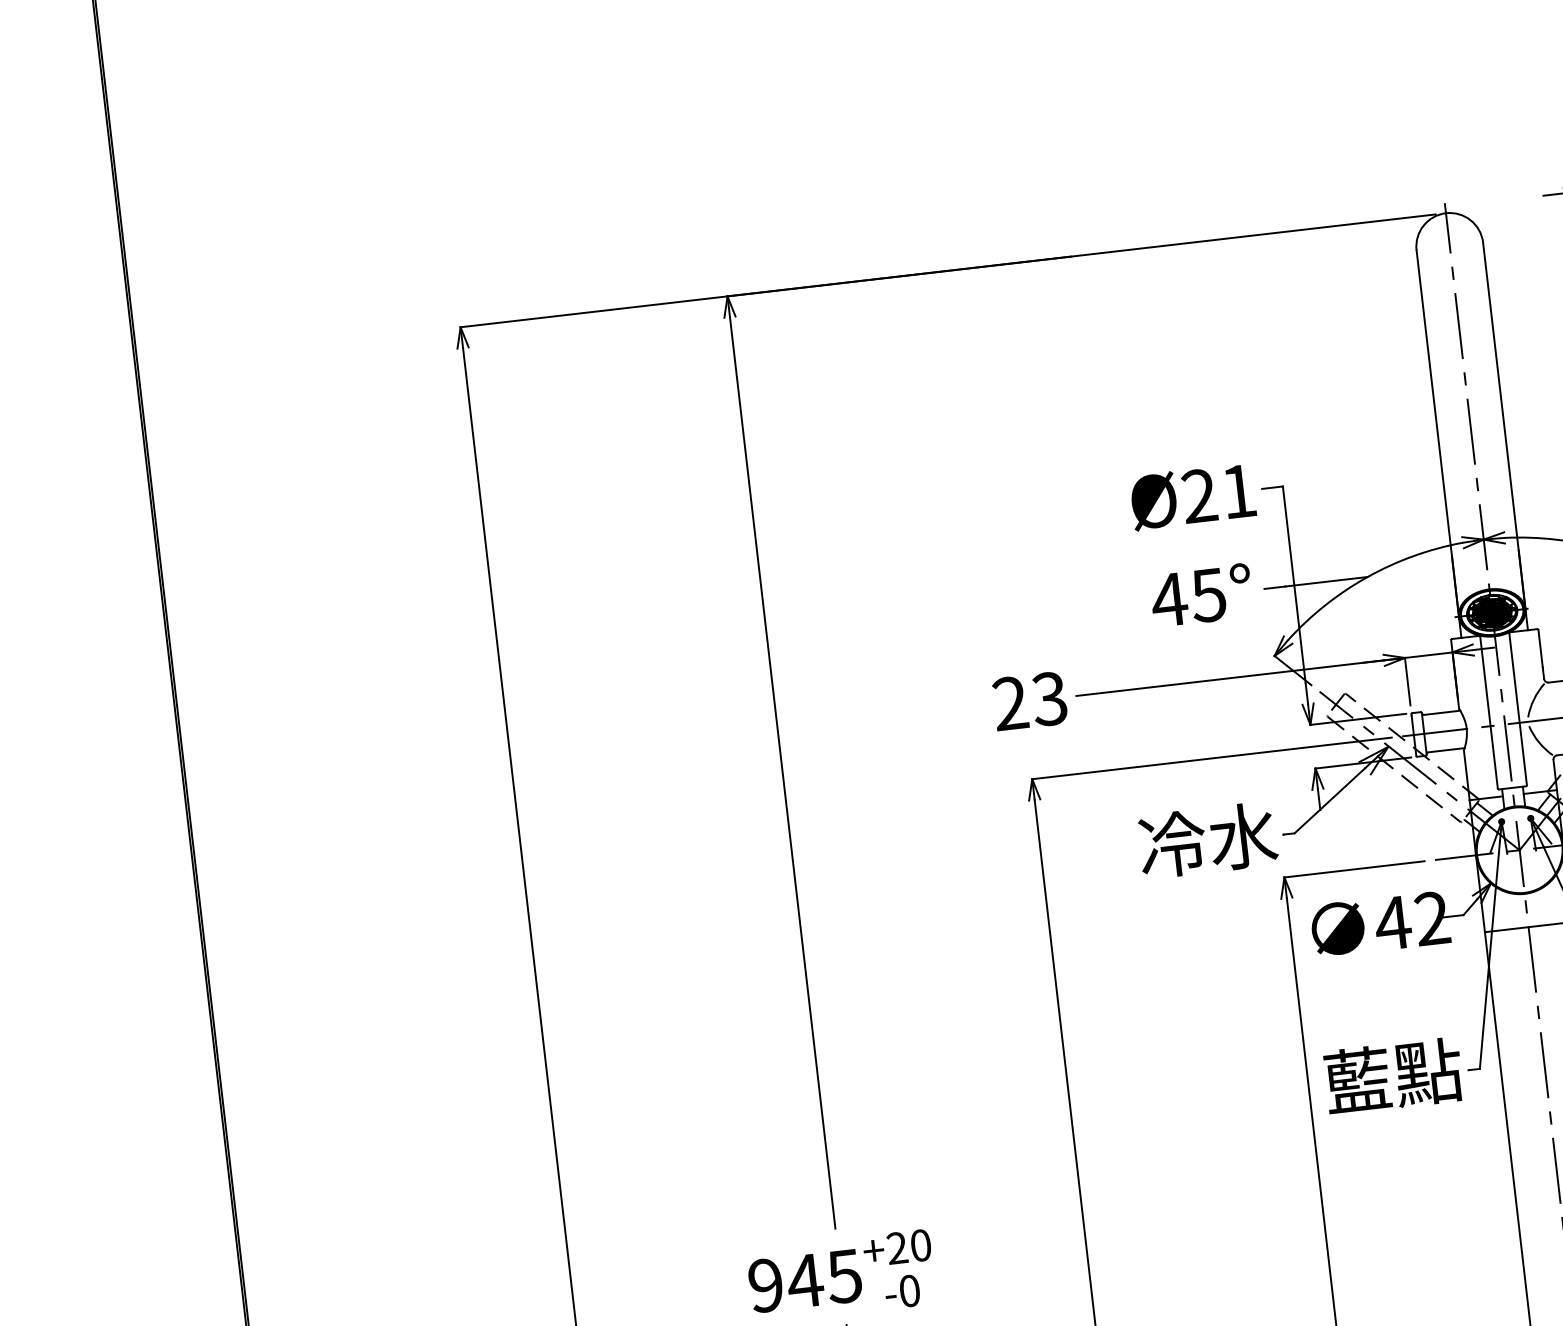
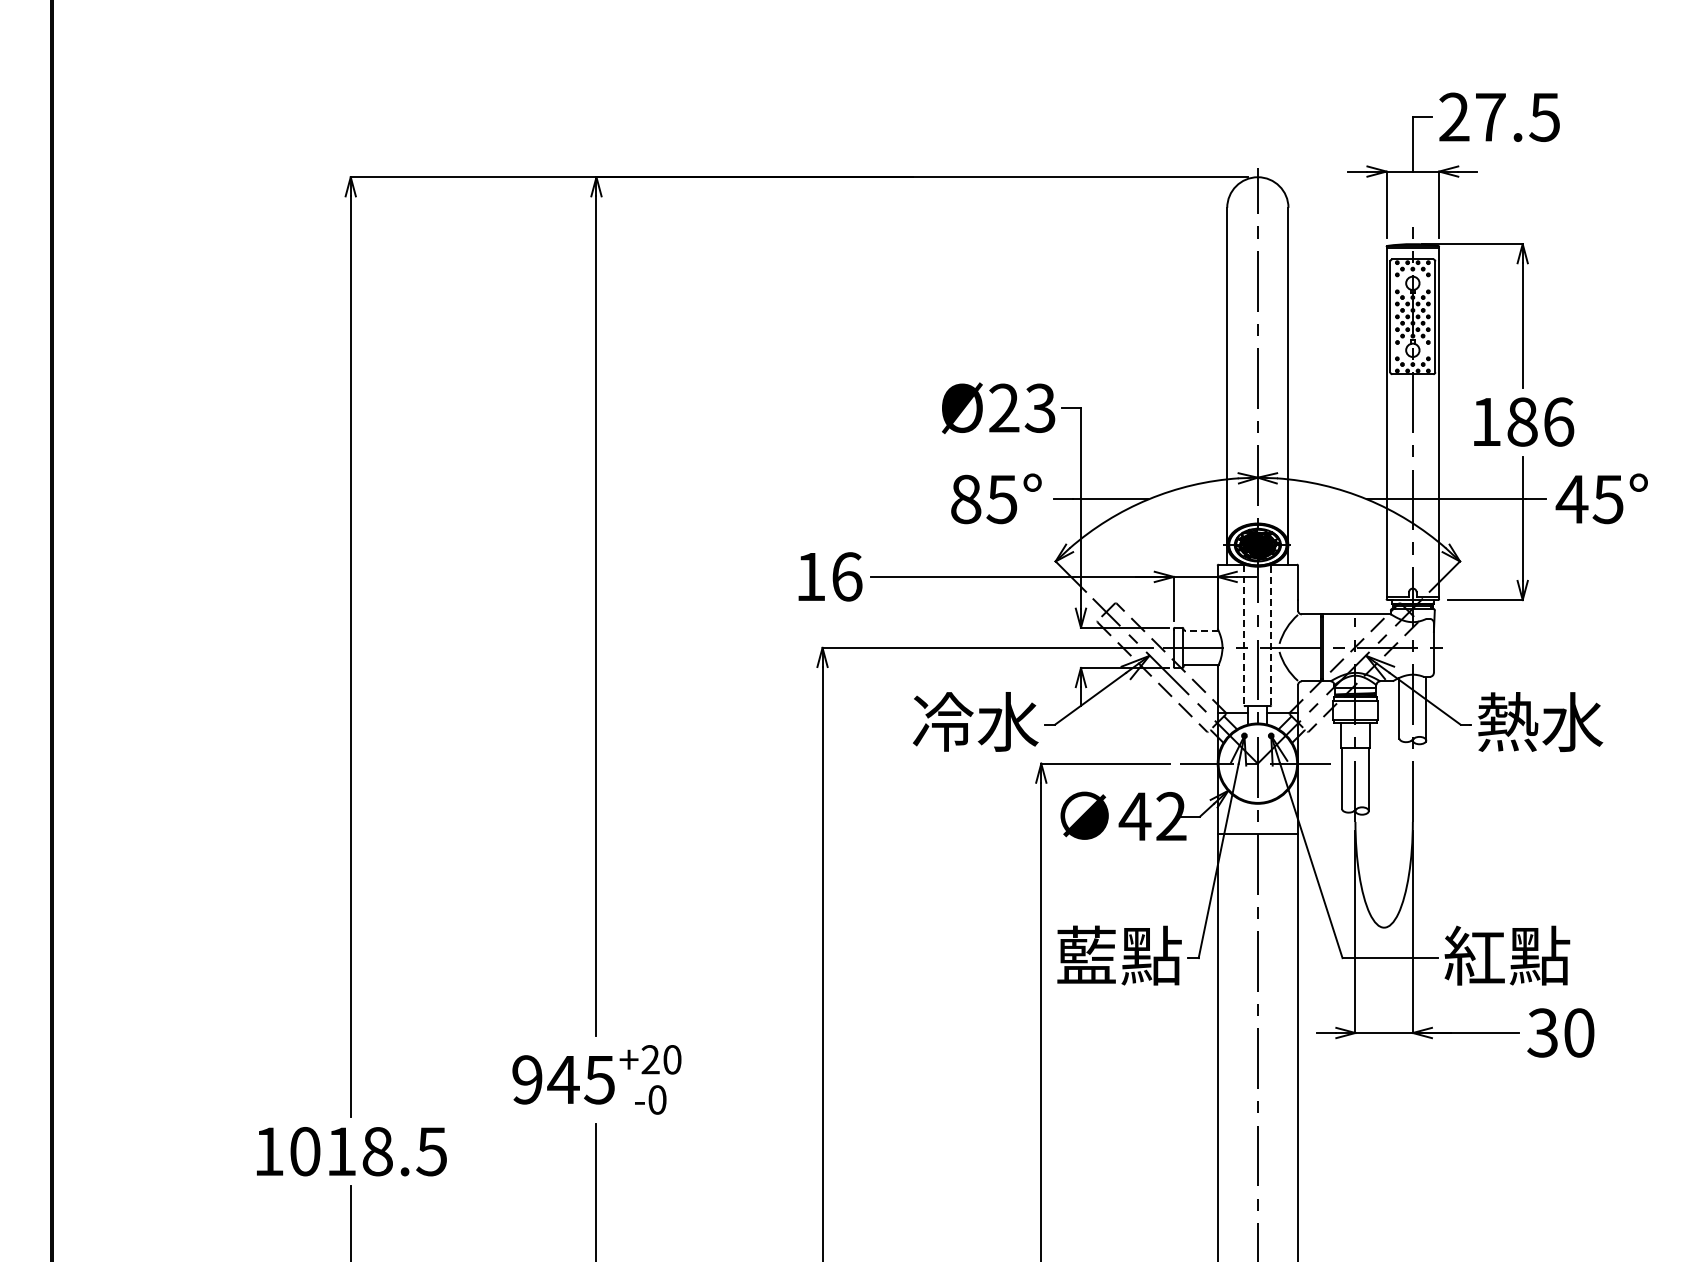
text: (1237, 490) -> (1039, 407), 21 -> 23
text: (1168, 600) -> (965, 499), 45° -> 85°
text: (1029, 700) -> (828, 576), 23 -> 16
line: (1518, 708) -> (1271, 634), solid -> dashed
line: (1441, 712) -> (1201, 630), solid -> dashed
line: (1489, 712) -> (1244, 635), solid -> dashed

